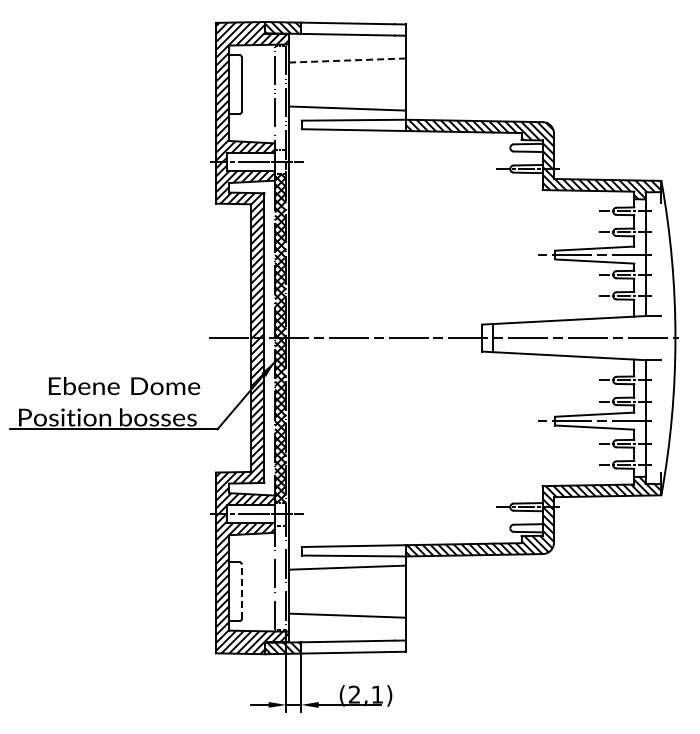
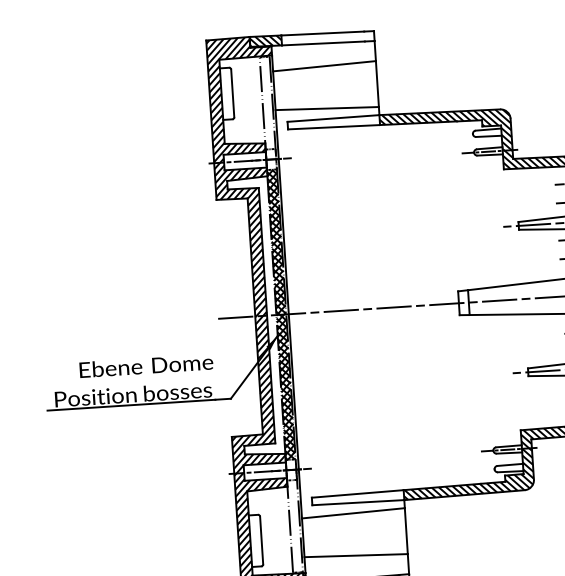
line: (348, 60) -> (325, 66), dashed -> solid
line: (241, 591) -> (261, 540), dashed -> solid

